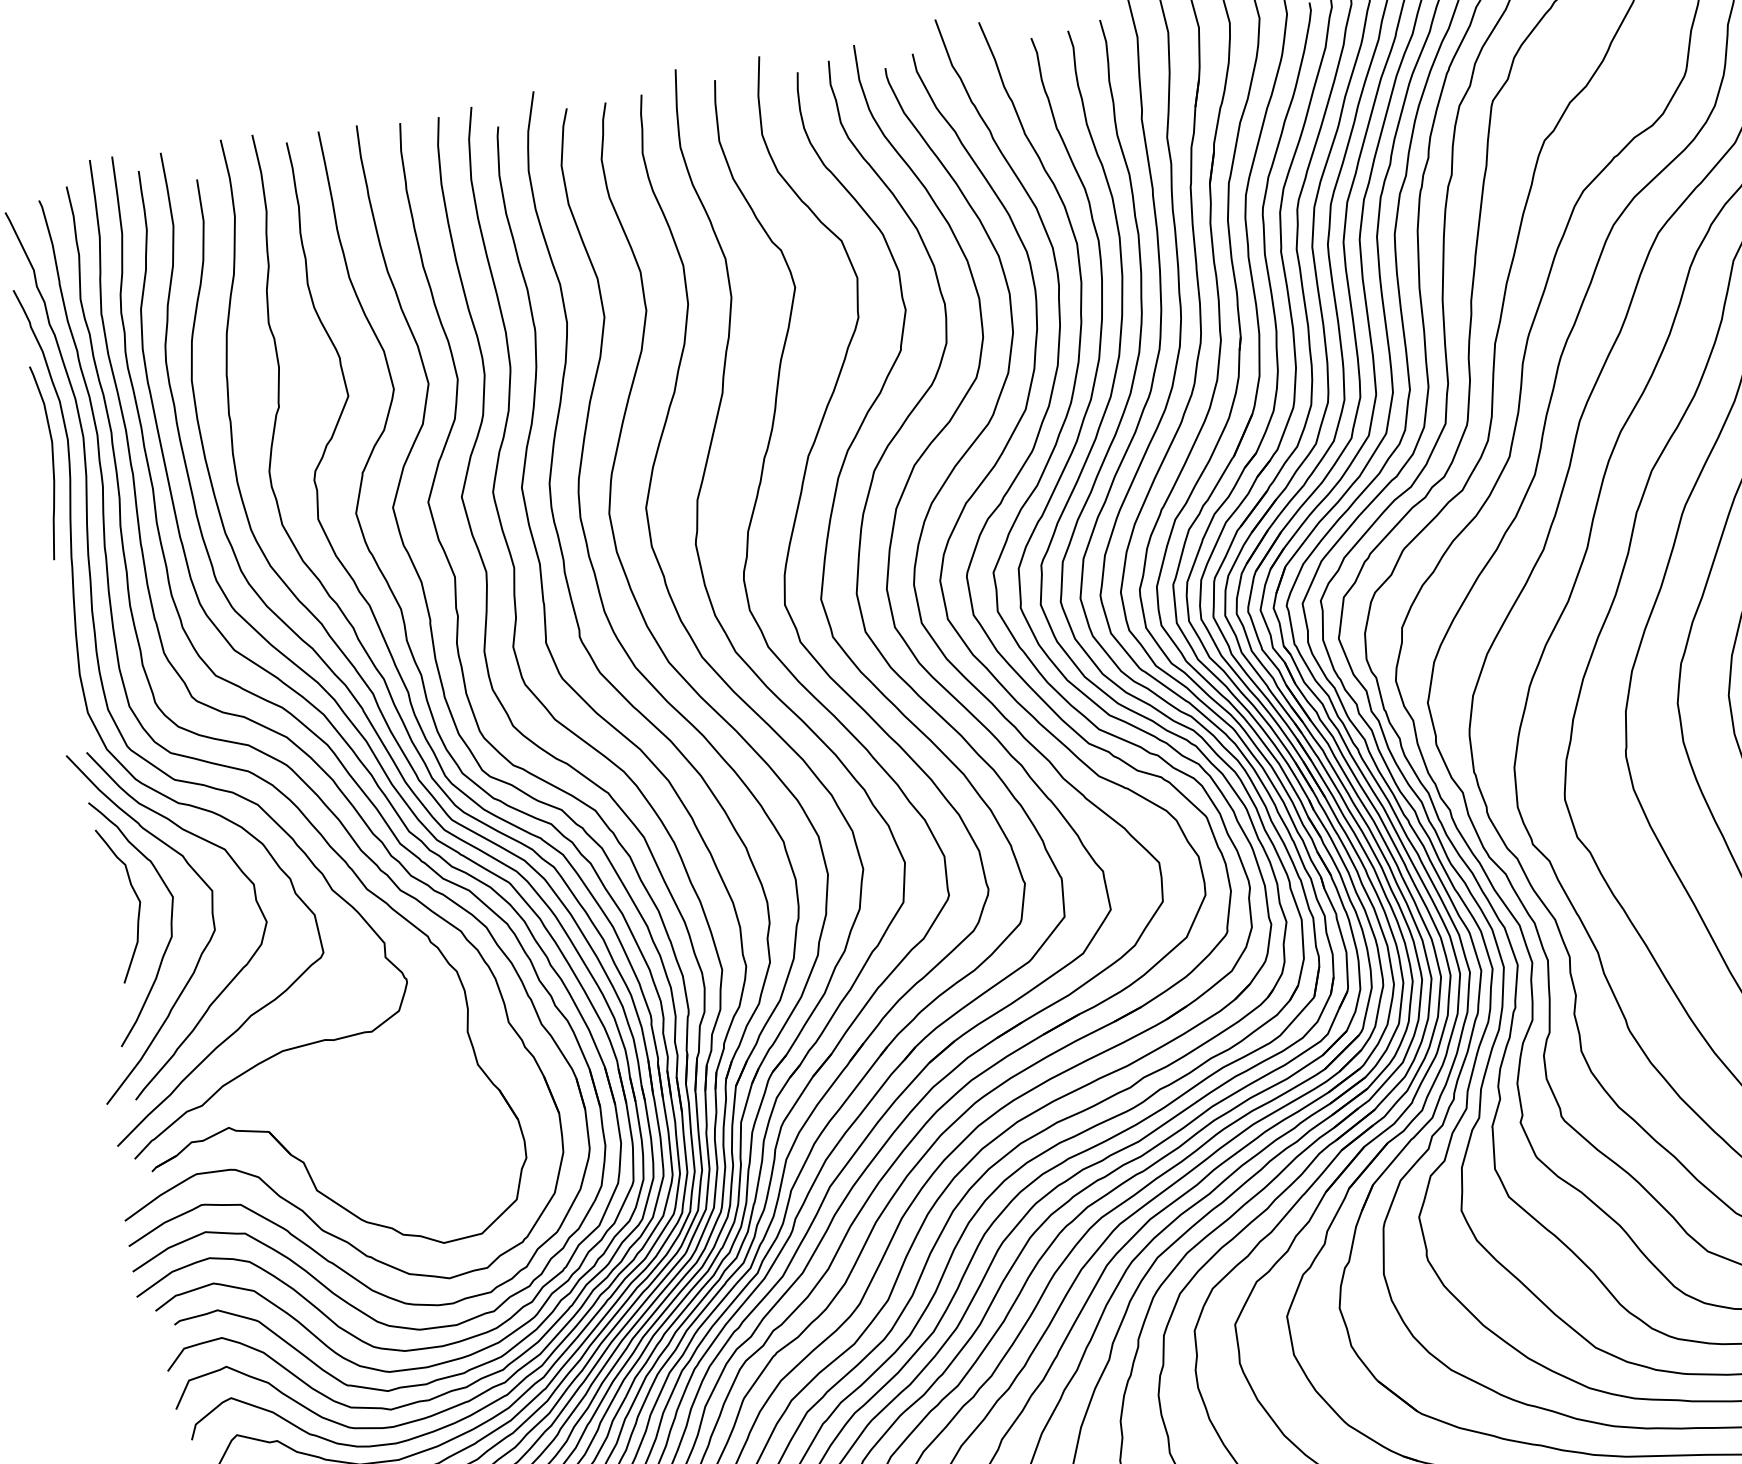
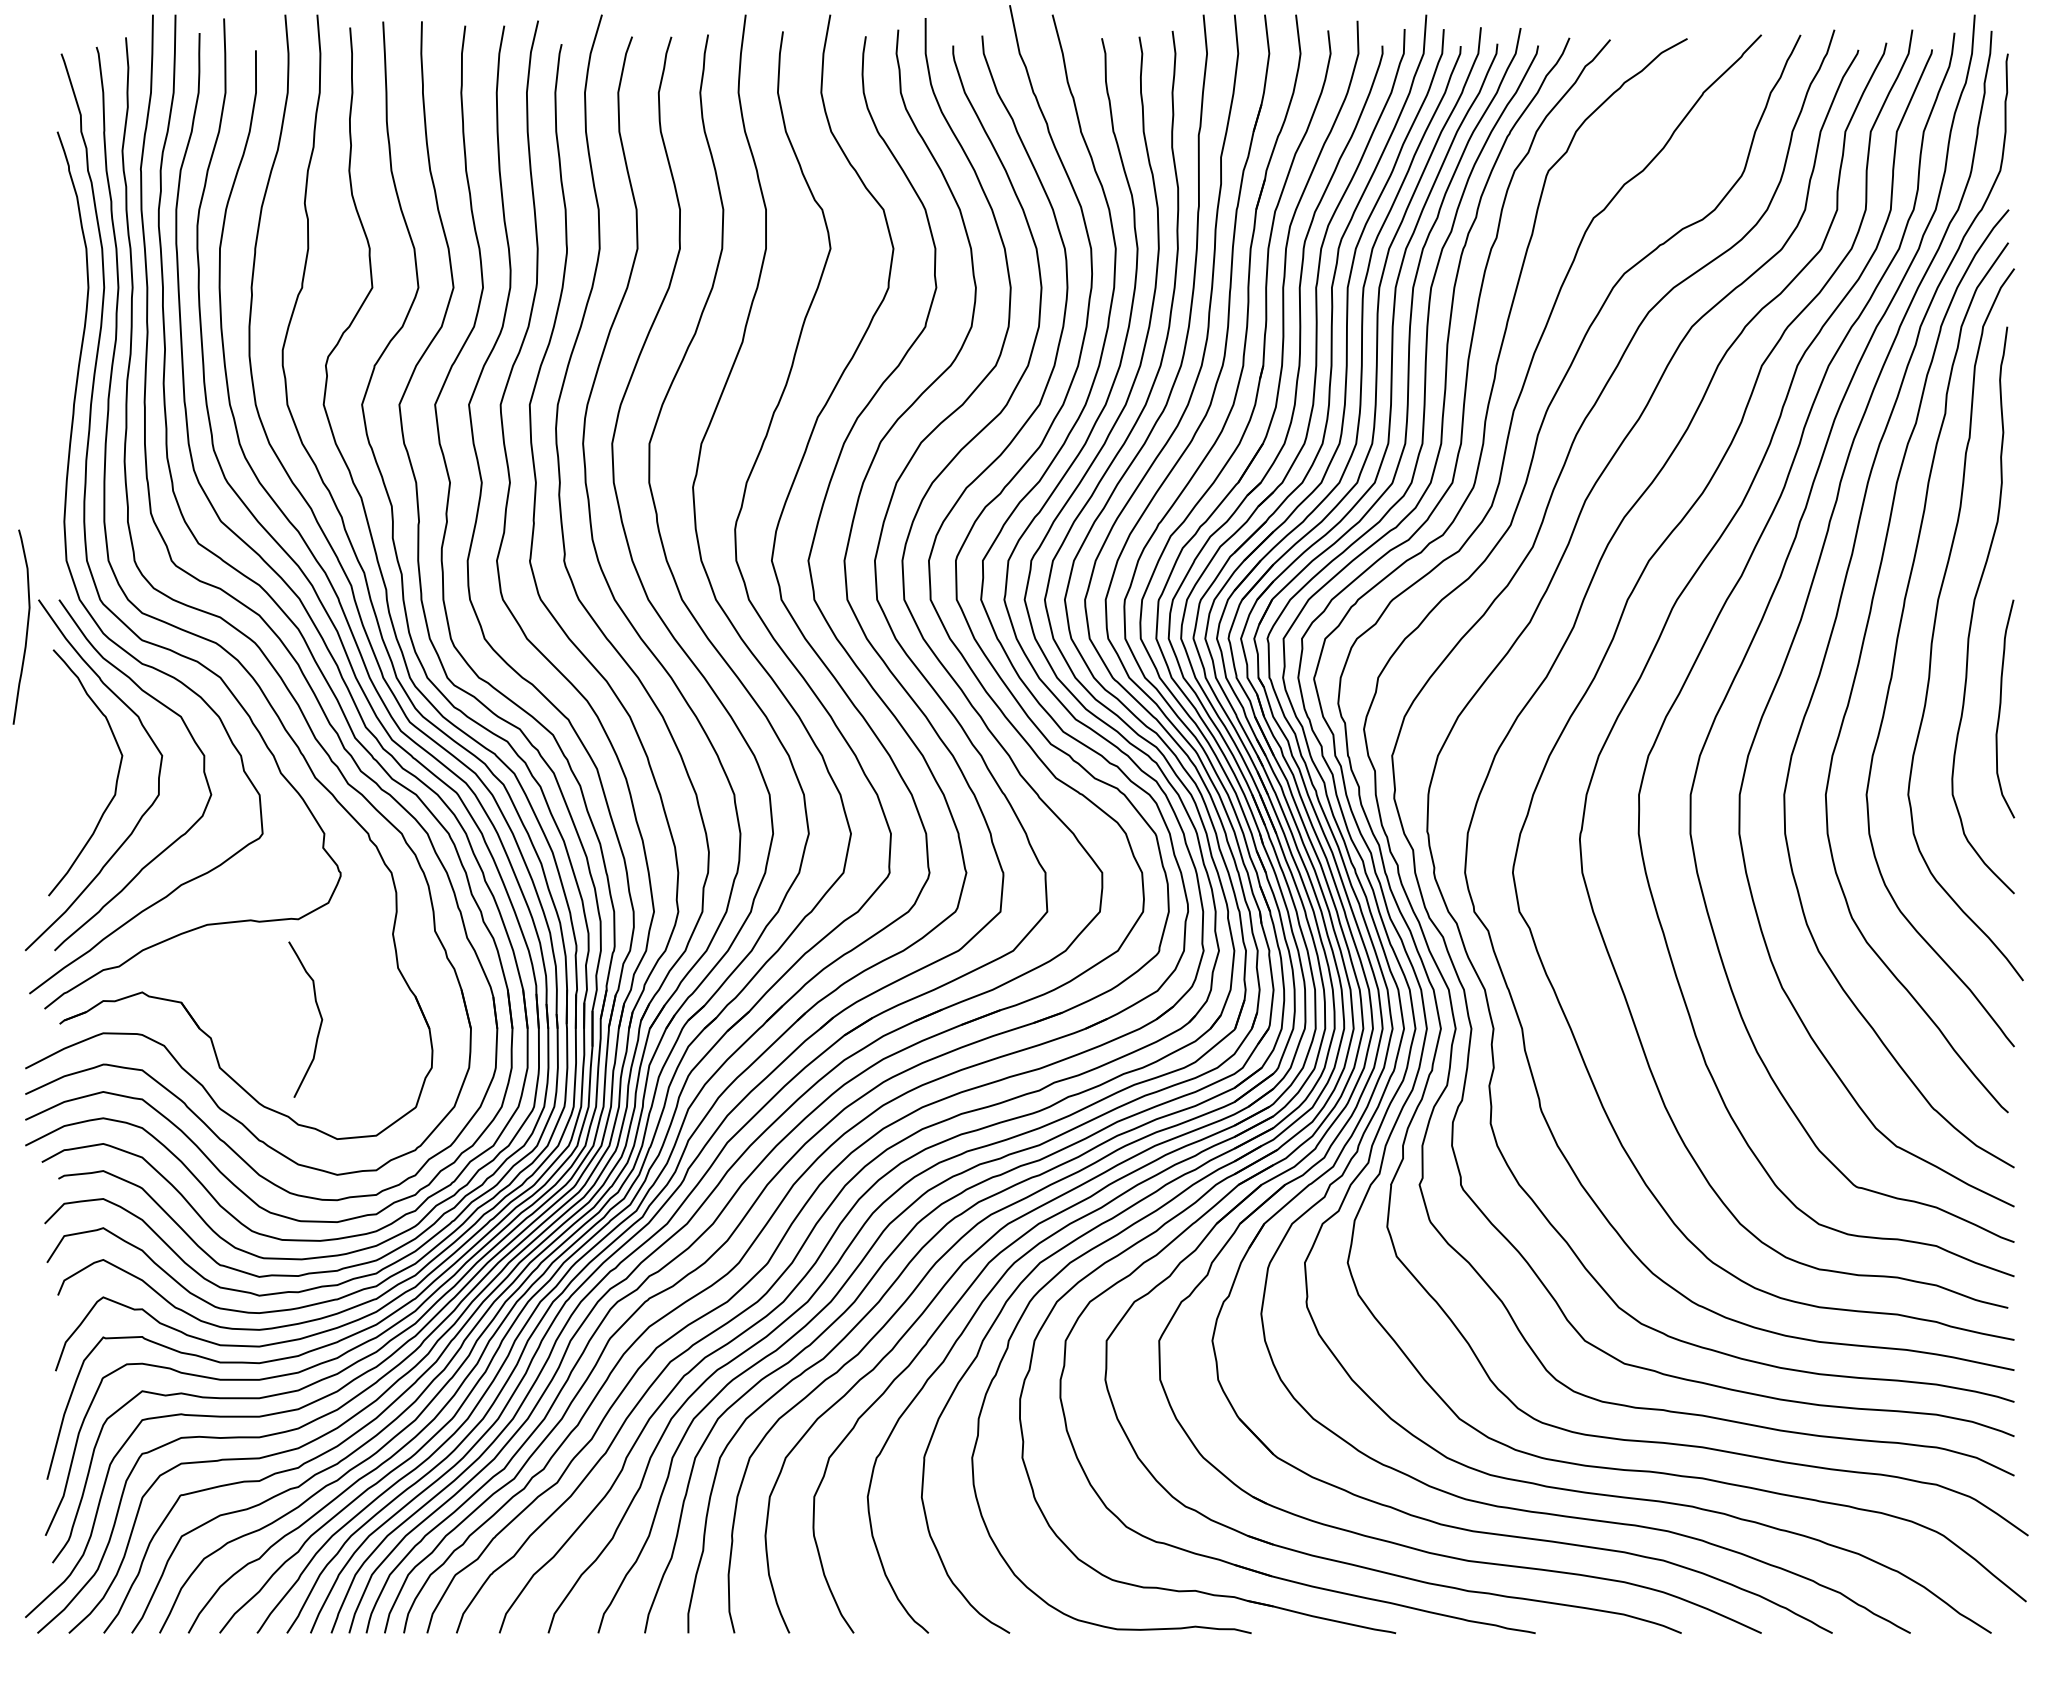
curve: (51, 461) -> (26, 626), moved
curve: (136, 898) -> (319, 1015), moved

